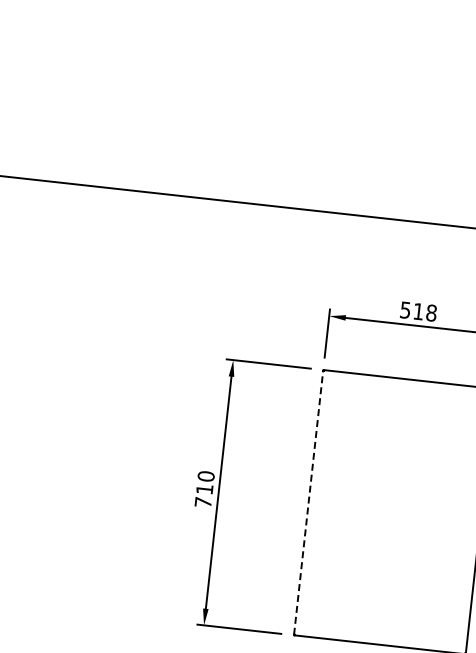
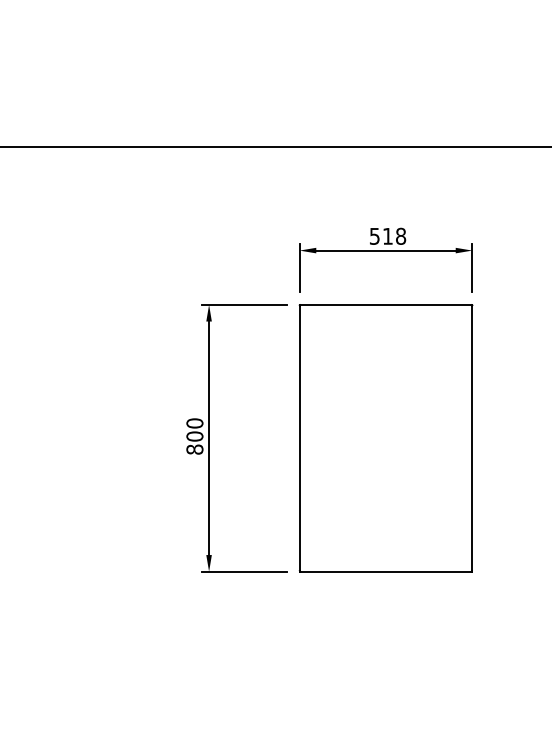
text: (203, 495) -> (194, 442), 710 -> 800
line: (308, 502) -> (299, 438), dashed -> solid

